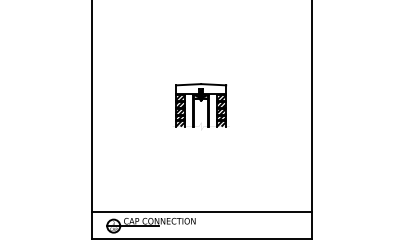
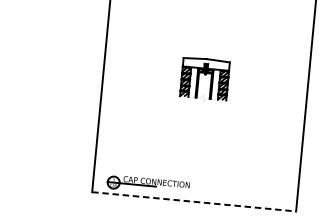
line: (201, 212) -> (195, 177), removed
line: (202, 238) -> (194, 201), solid -> dashed

